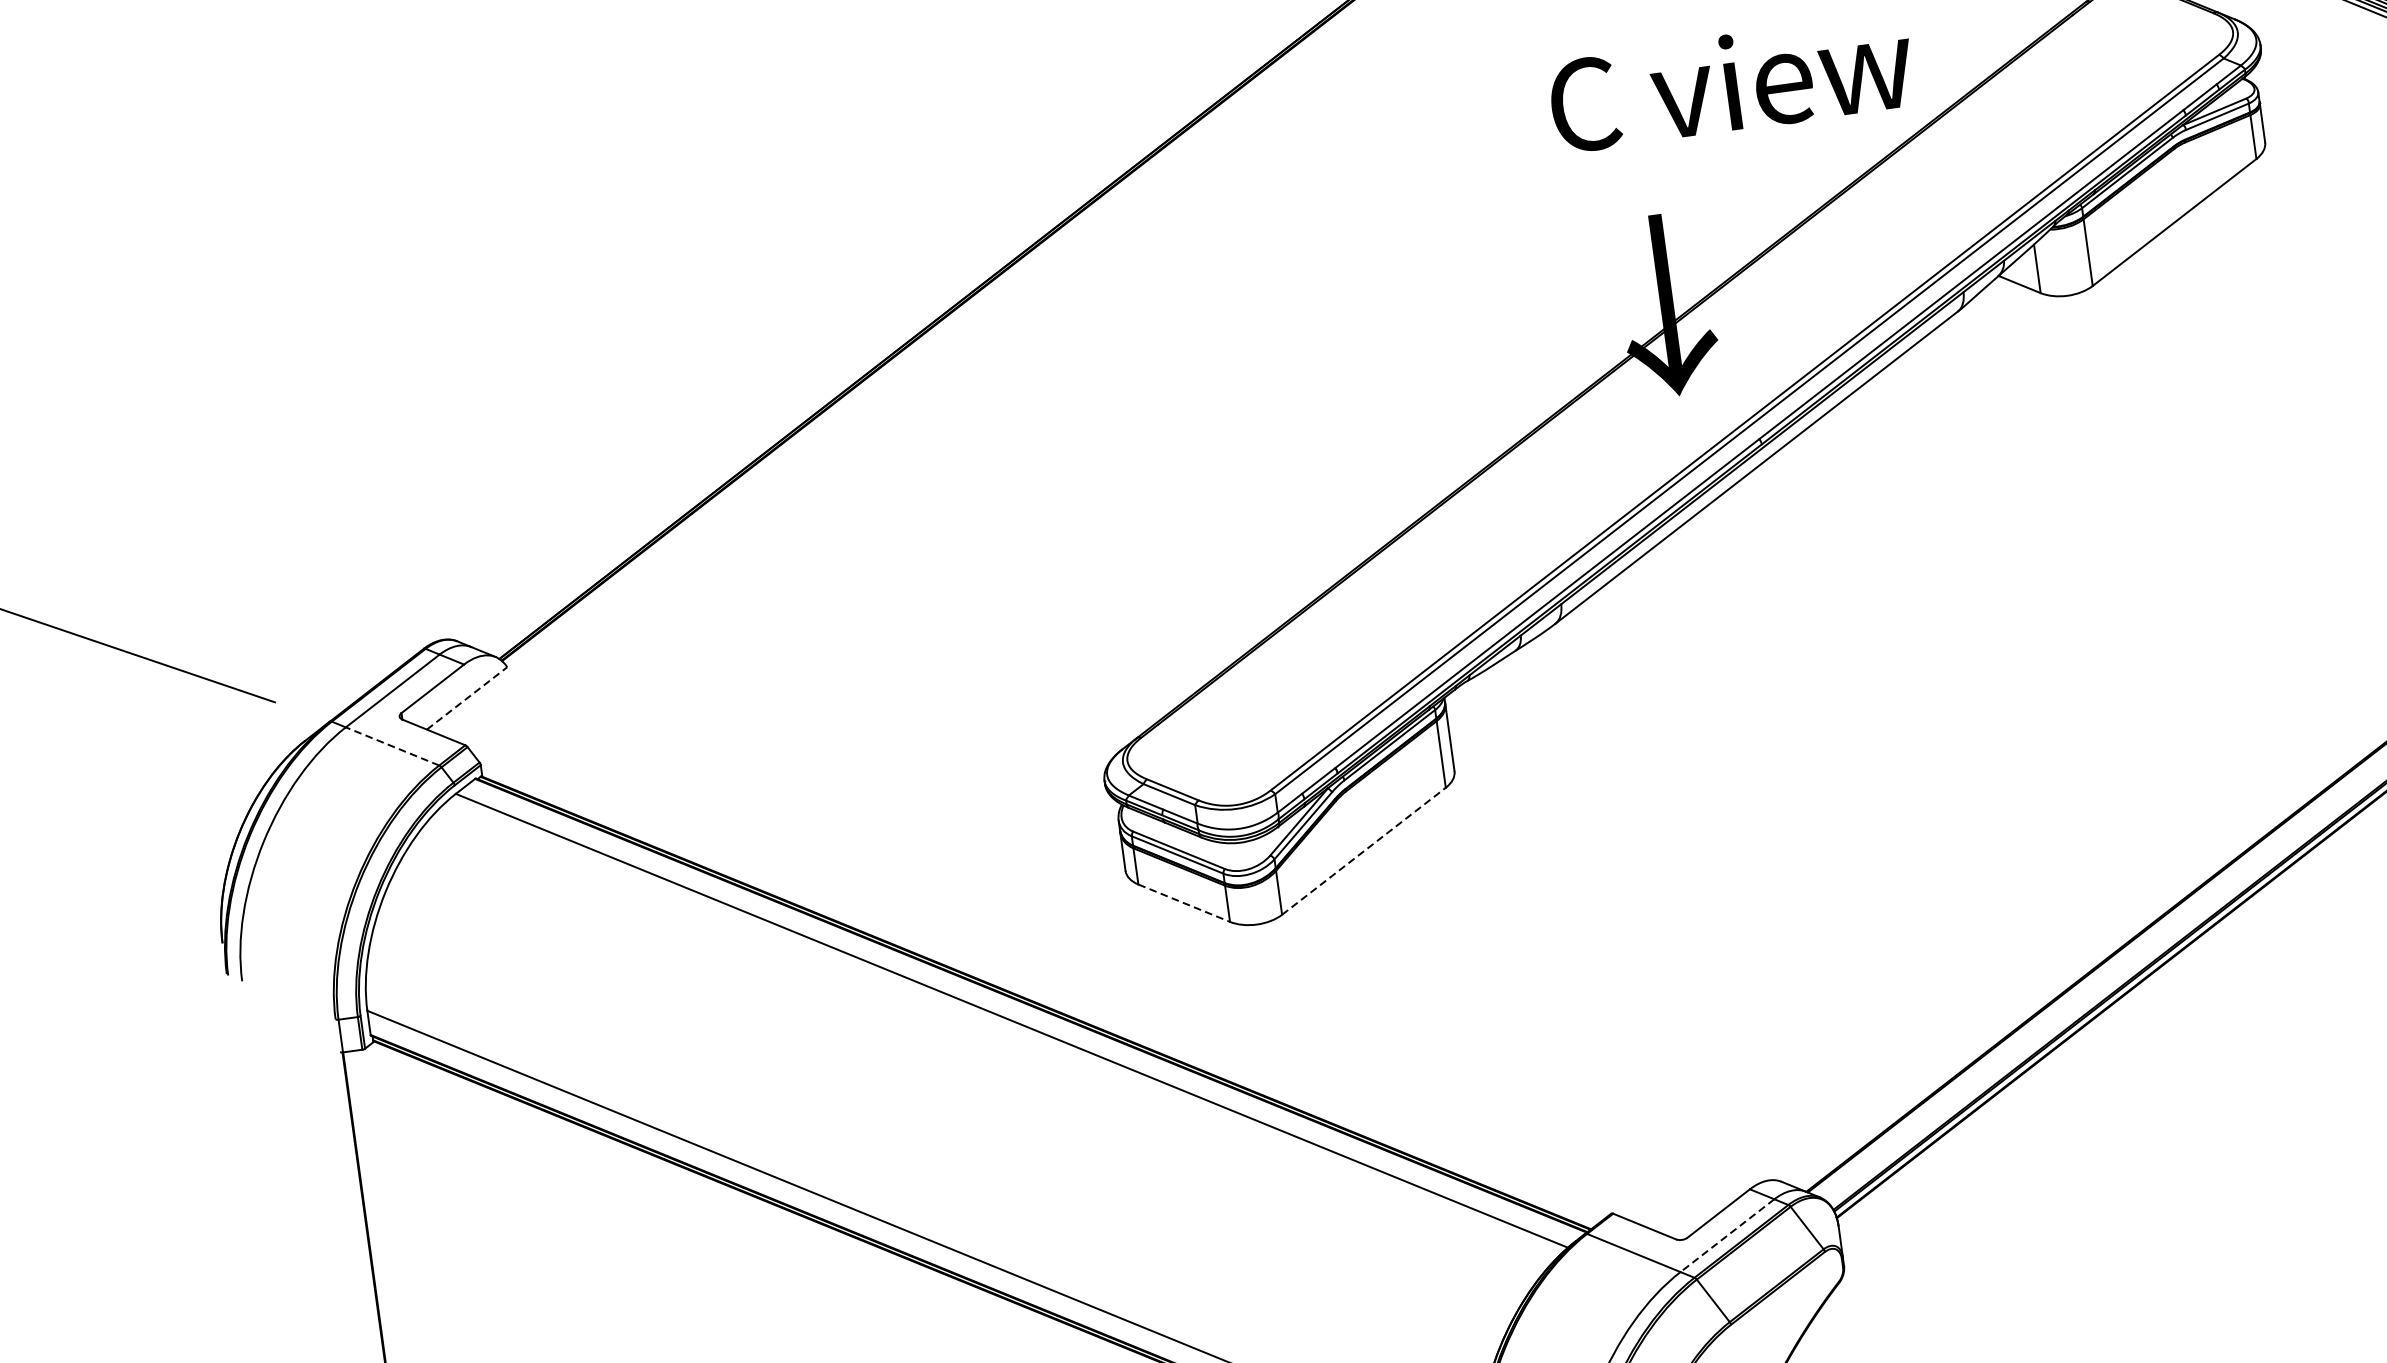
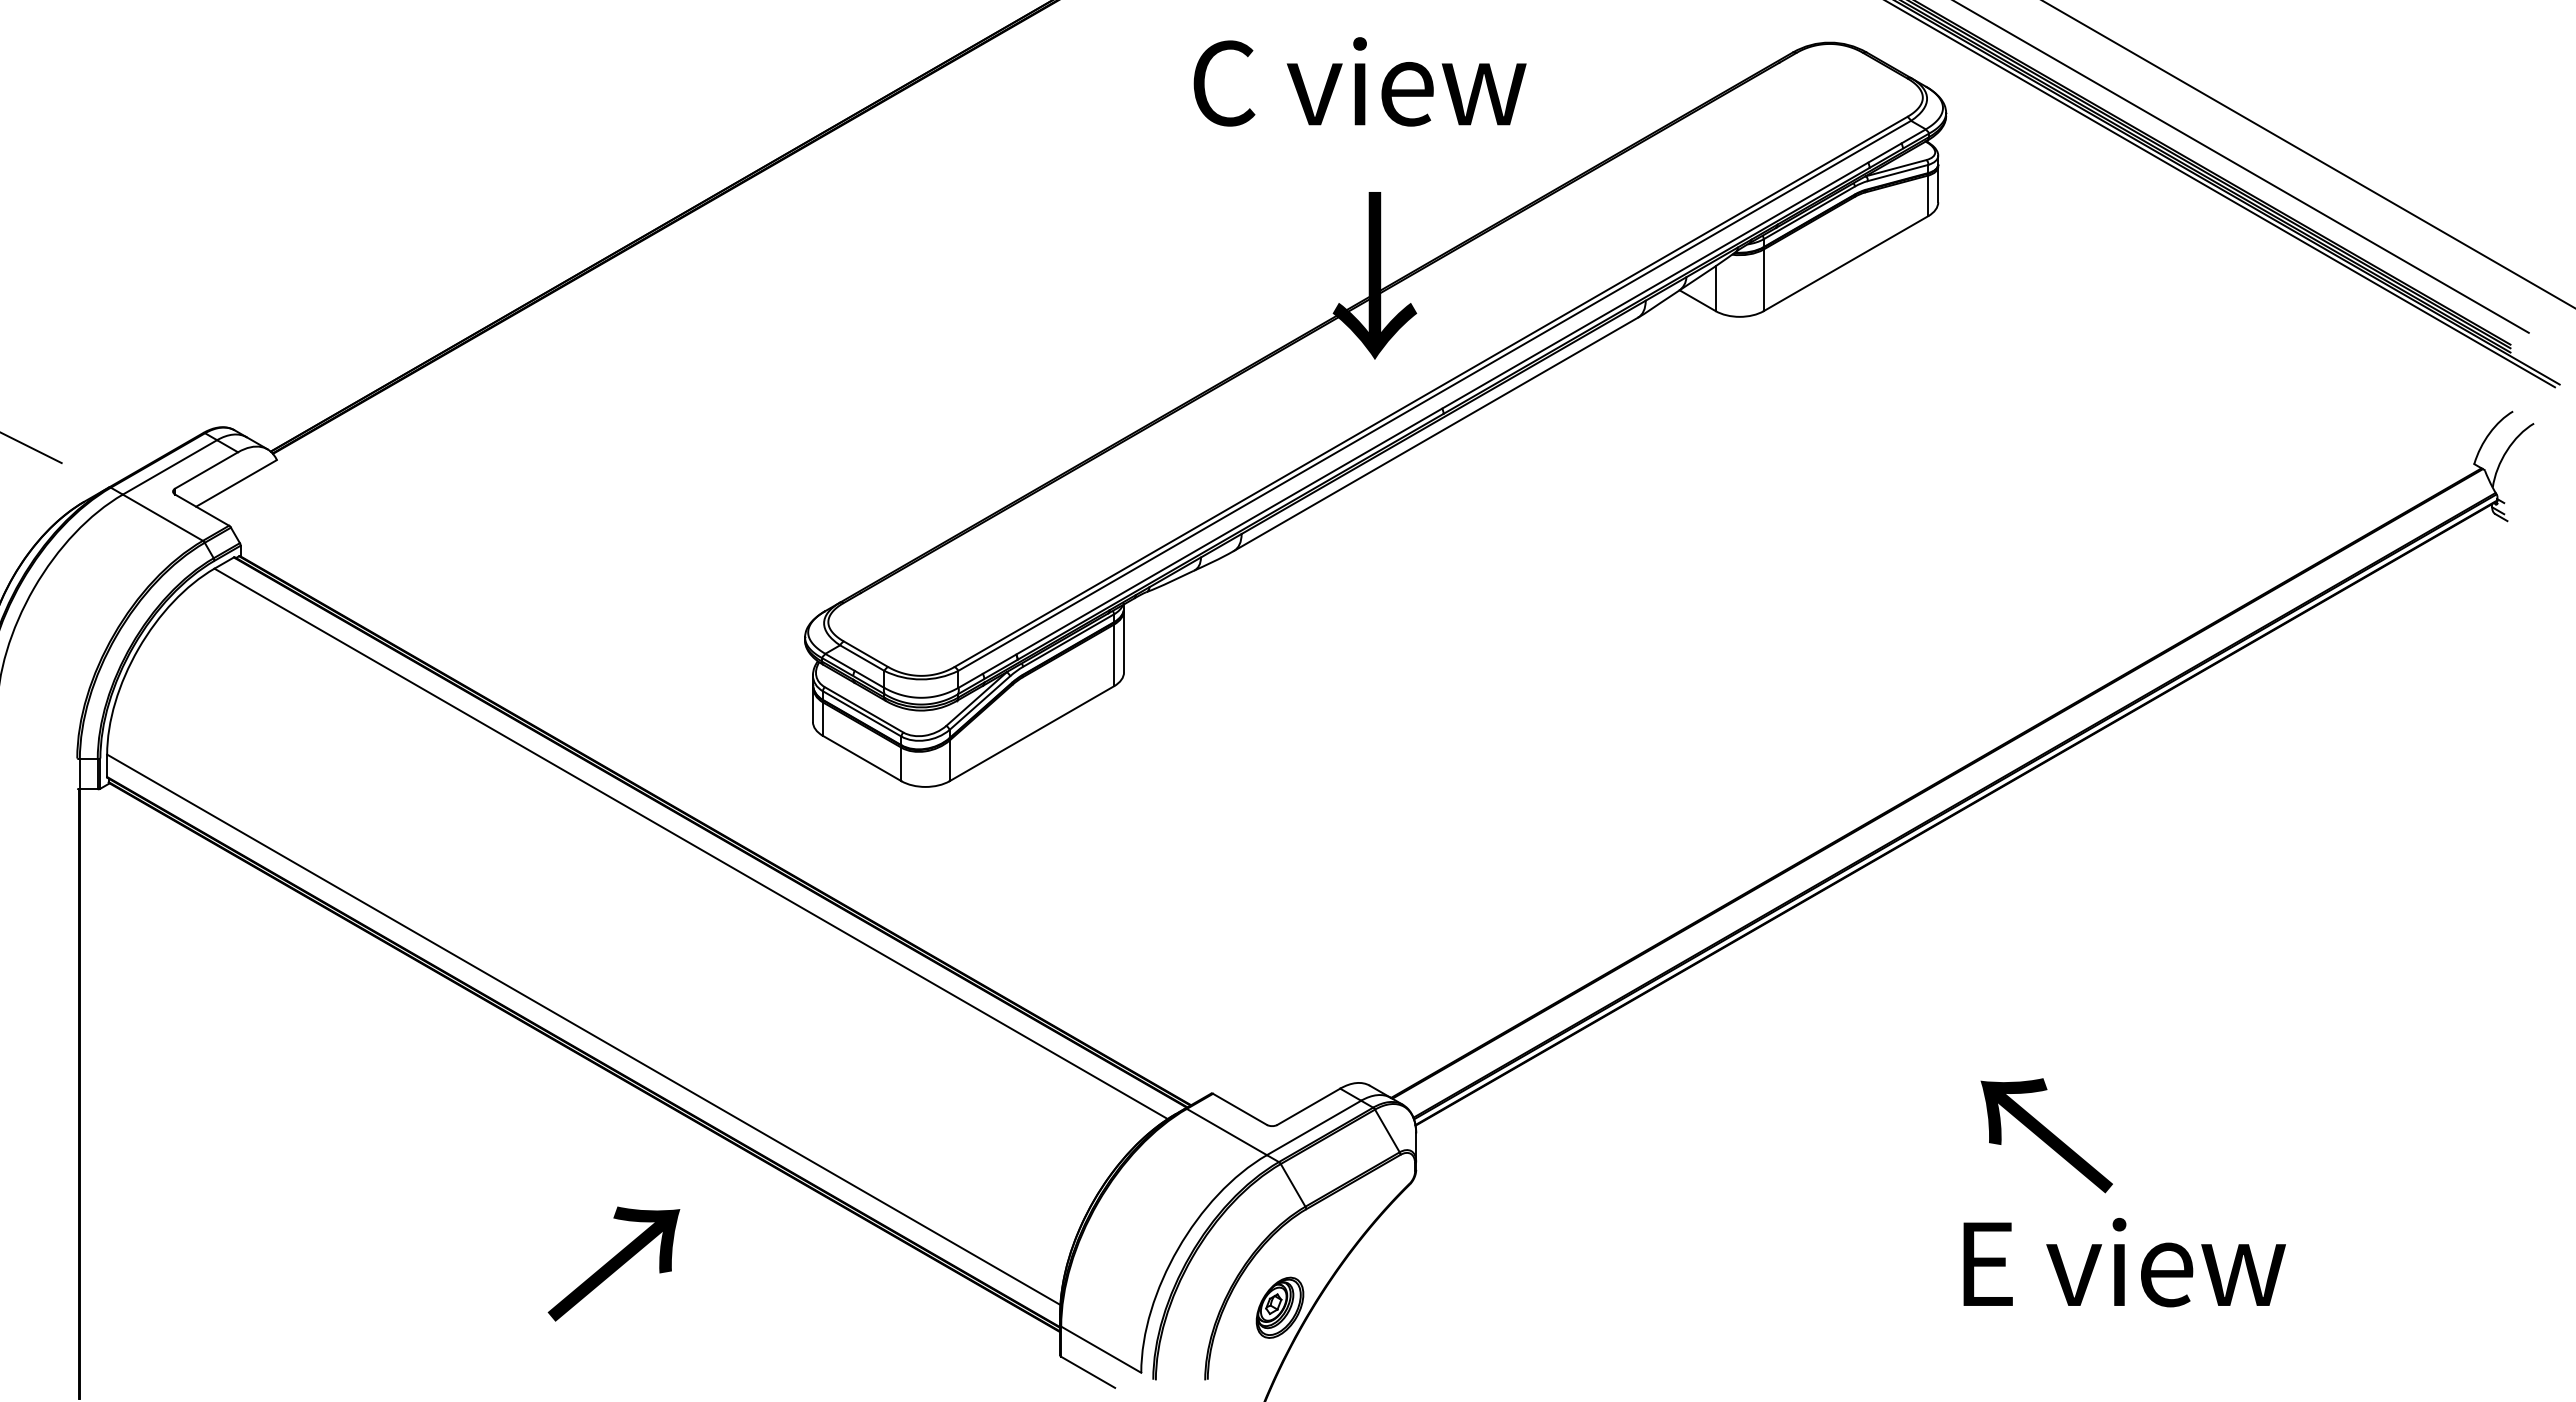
text: (1730, 82) -> (1359, 81), moved
line: (467, 698) -> (236, 483), dashed -> solid
line: (392, 746) -> (162, 517), dashed -> solid
line: (1363, 851) -> (1031, 733), dashed -> solid
line: (1184, 903) -> (862, 758), dashed -> solid
line: (1726, 1236) -> (1313, 1128), dashed -> solid

